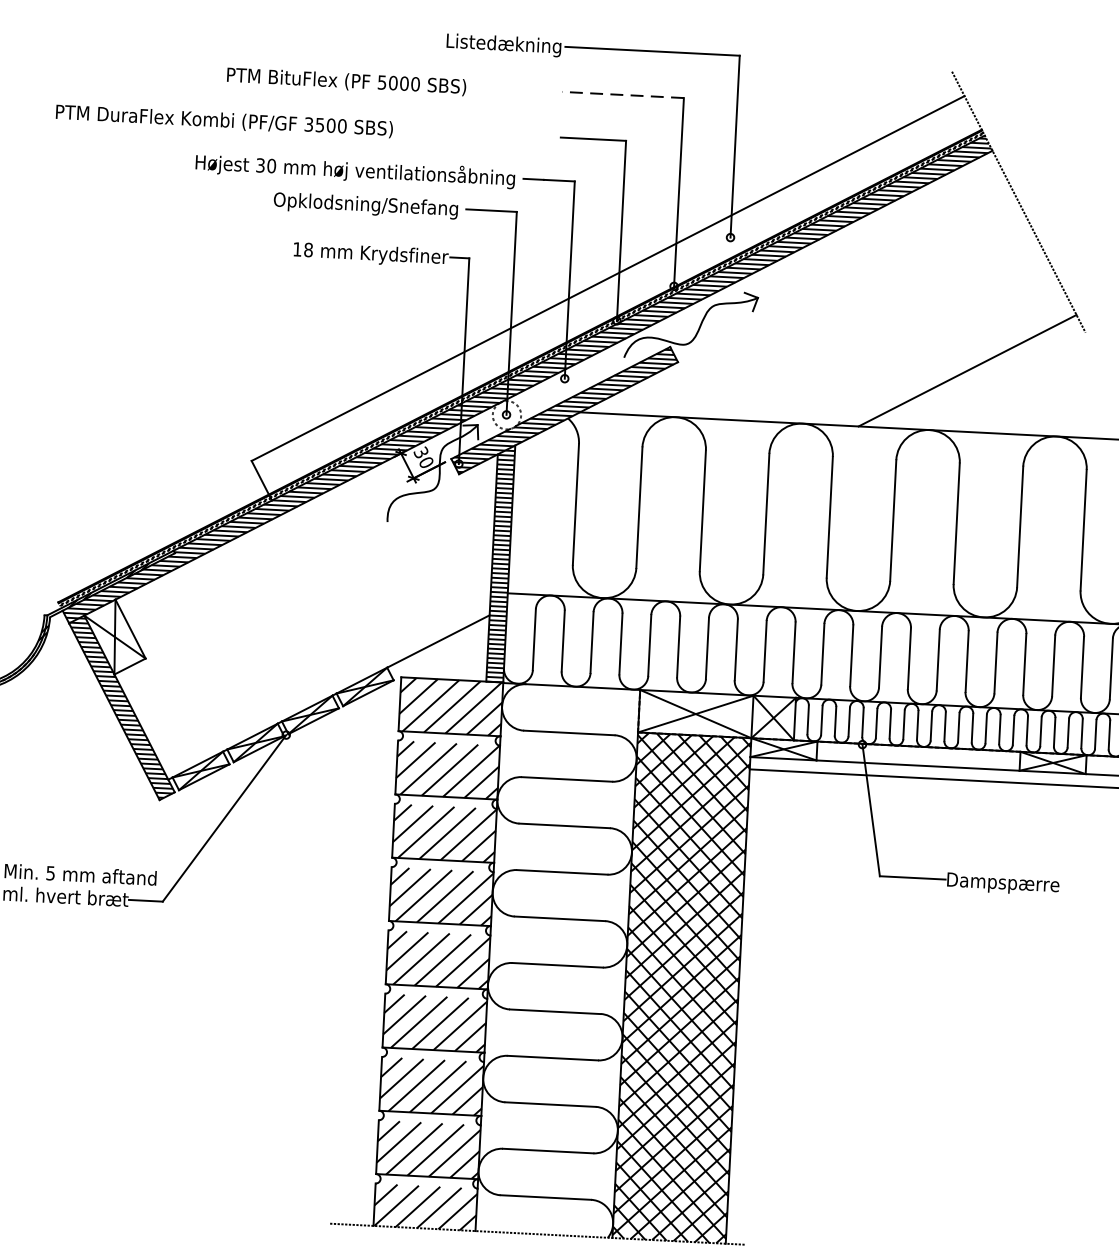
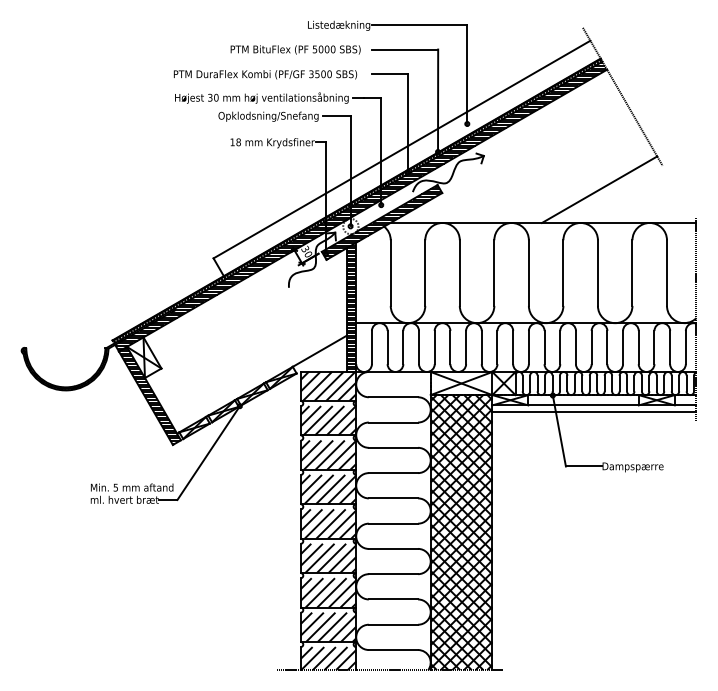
text: (346, 80) -> (295, 49), moved
line: (622, 94) -> (404, 49), dashed -> solid
text: (224, 120) -> (265, 74), moved

